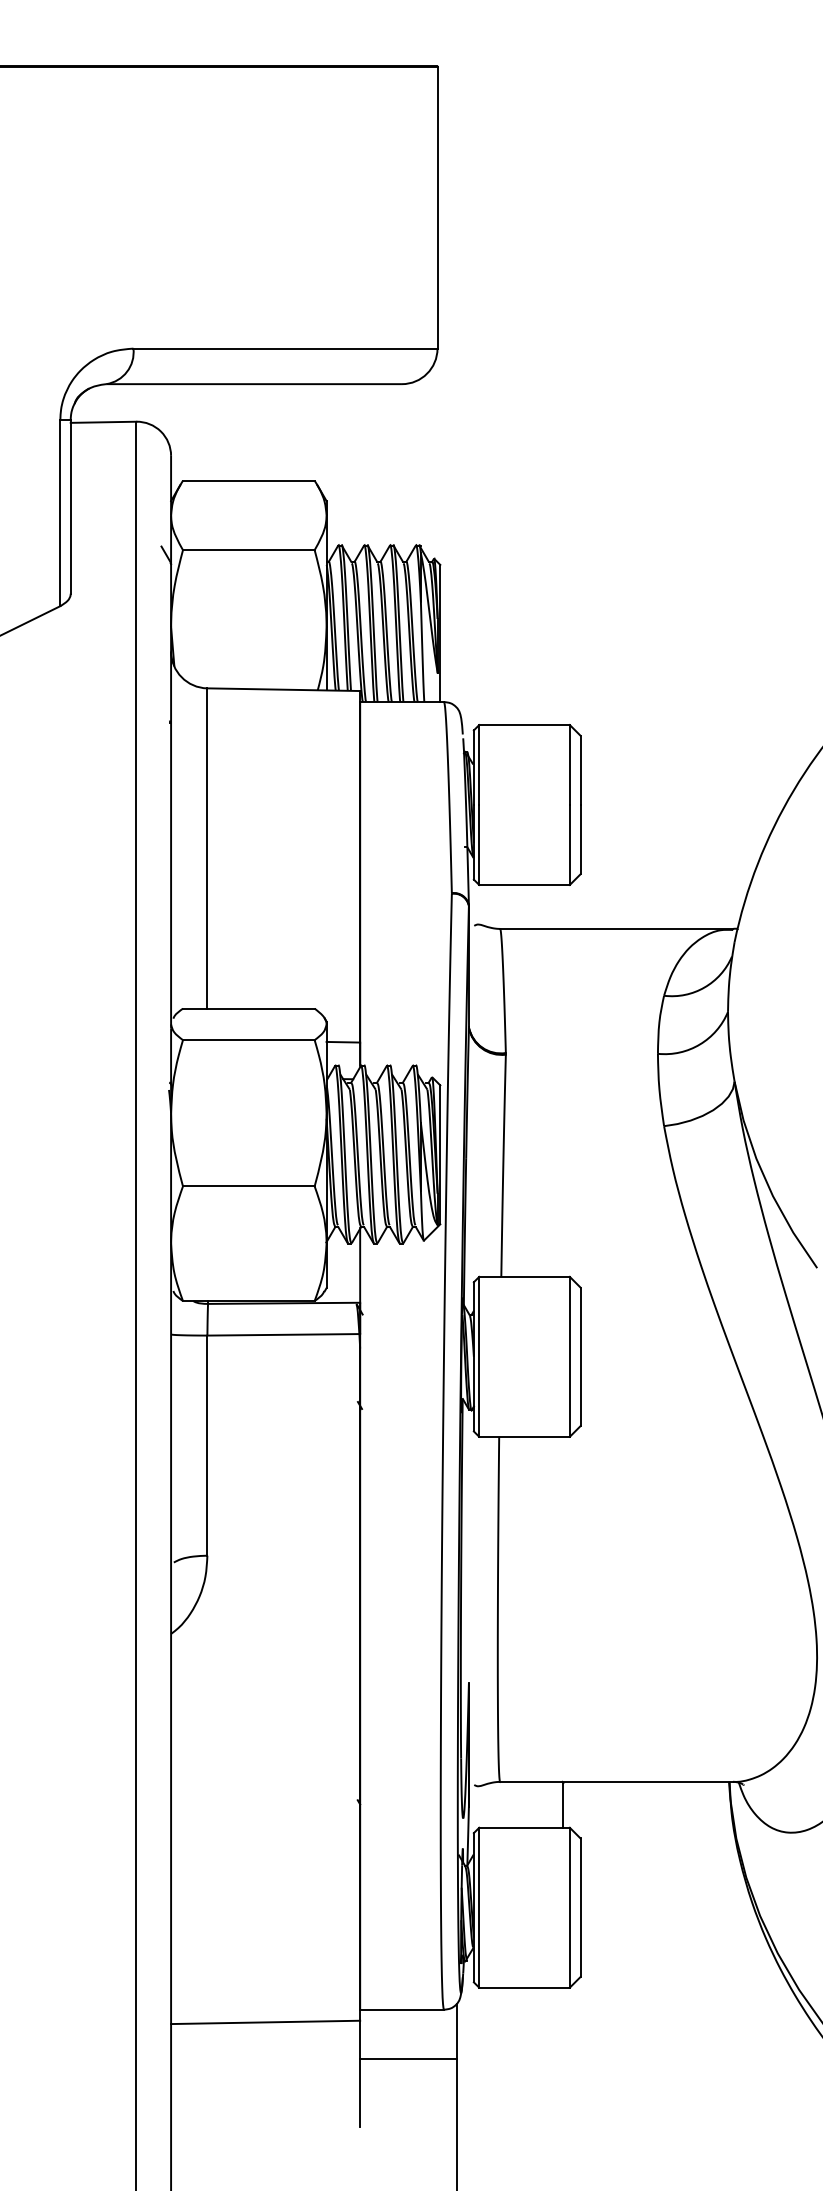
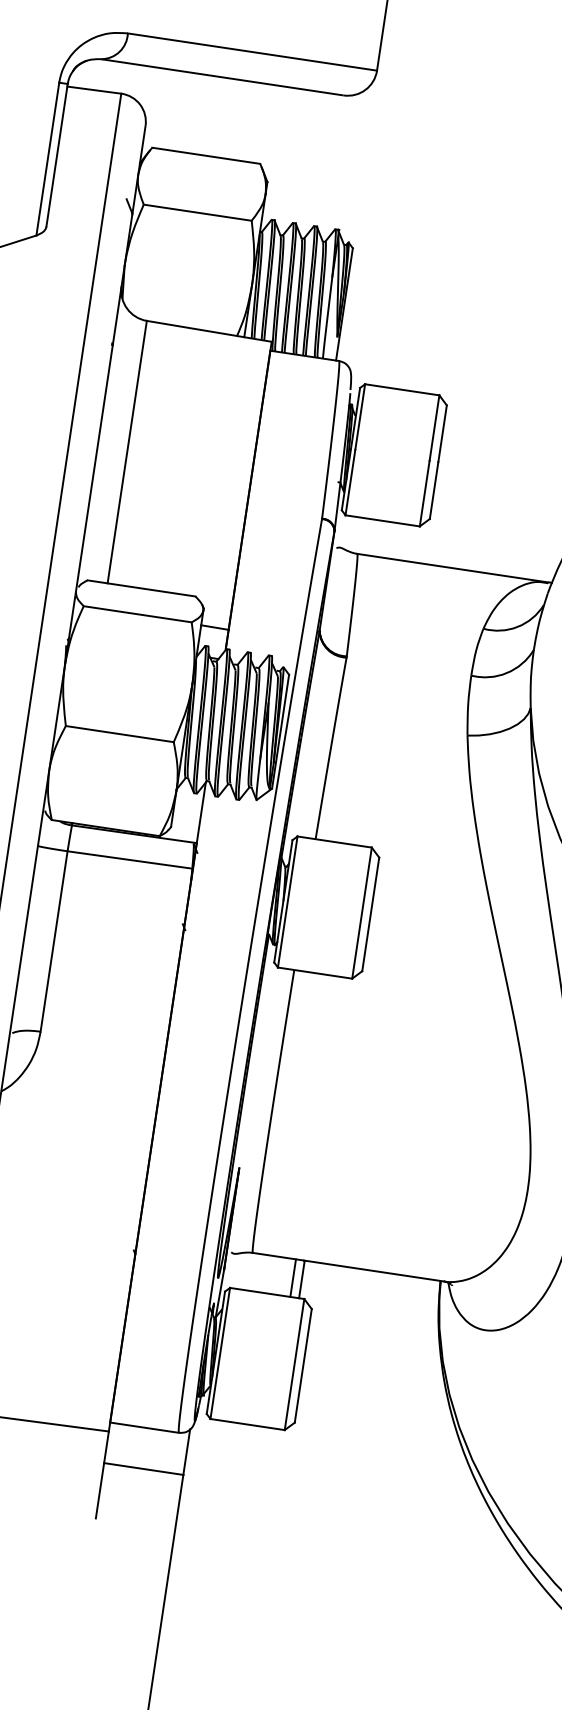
line: (552, 1804) -> (292, 1277), added

